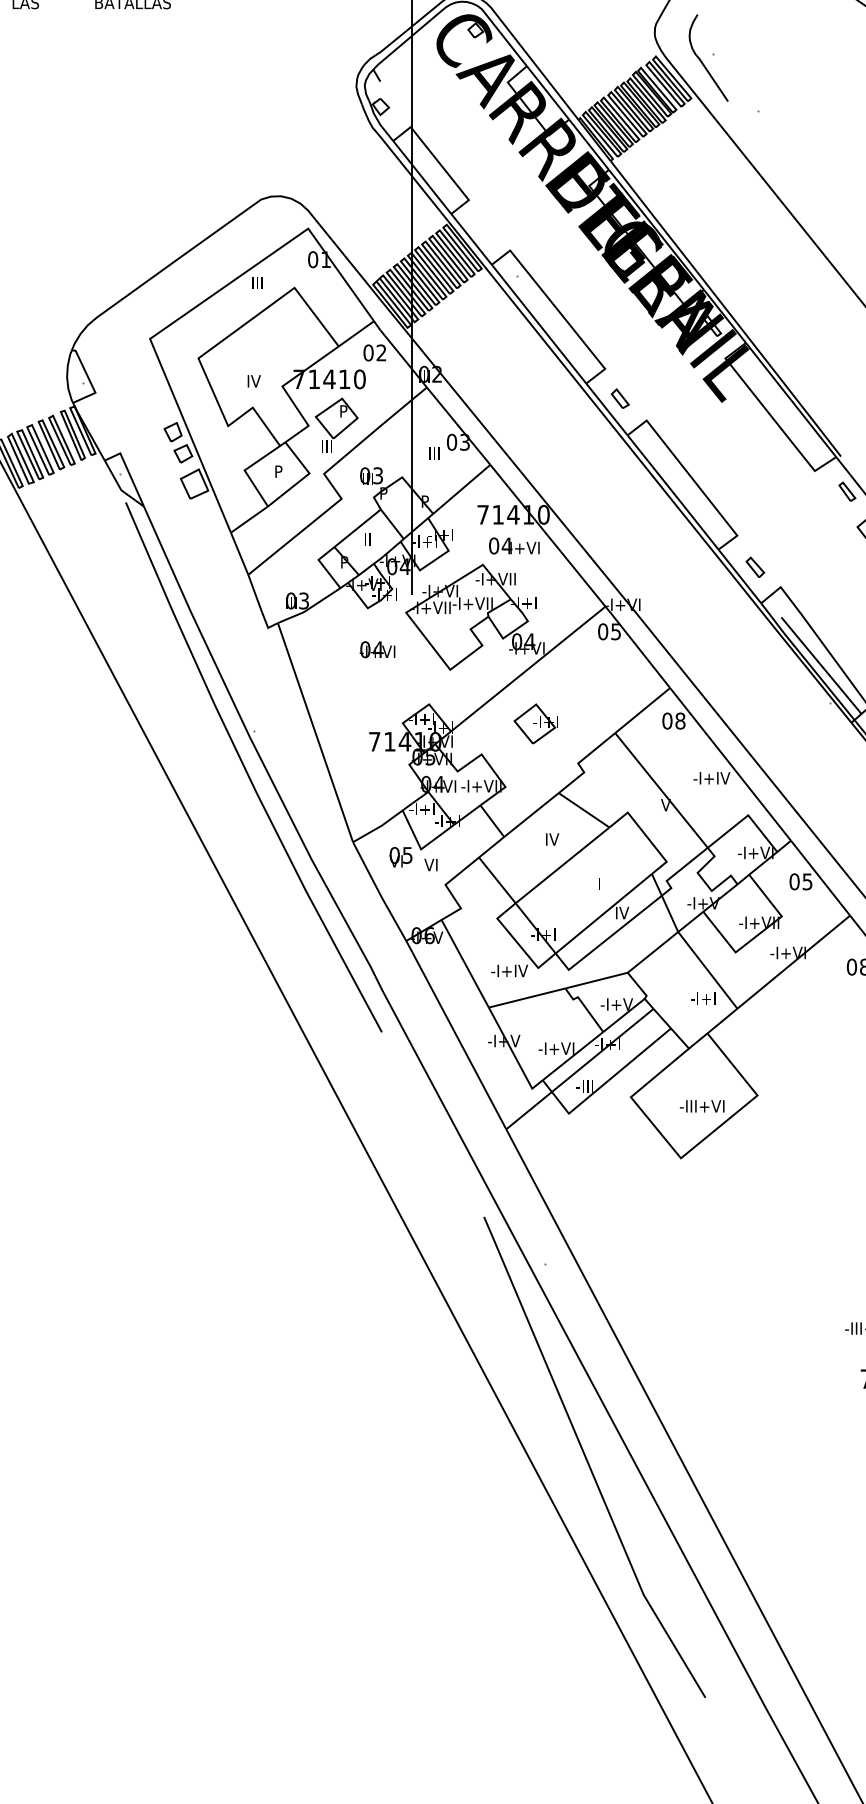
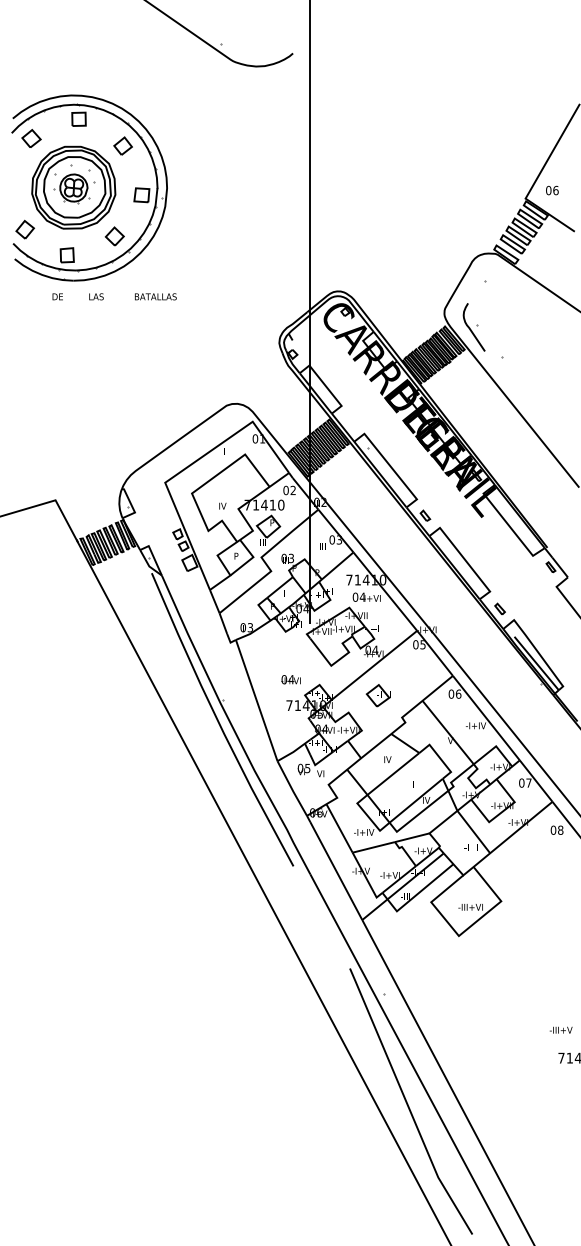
text: (376, 649) -> (290, 679), moved
text: (680, 719) -> (458, 693), 08 -> 06
text: (806, 880) -> (528, 782), 05 -> 07

